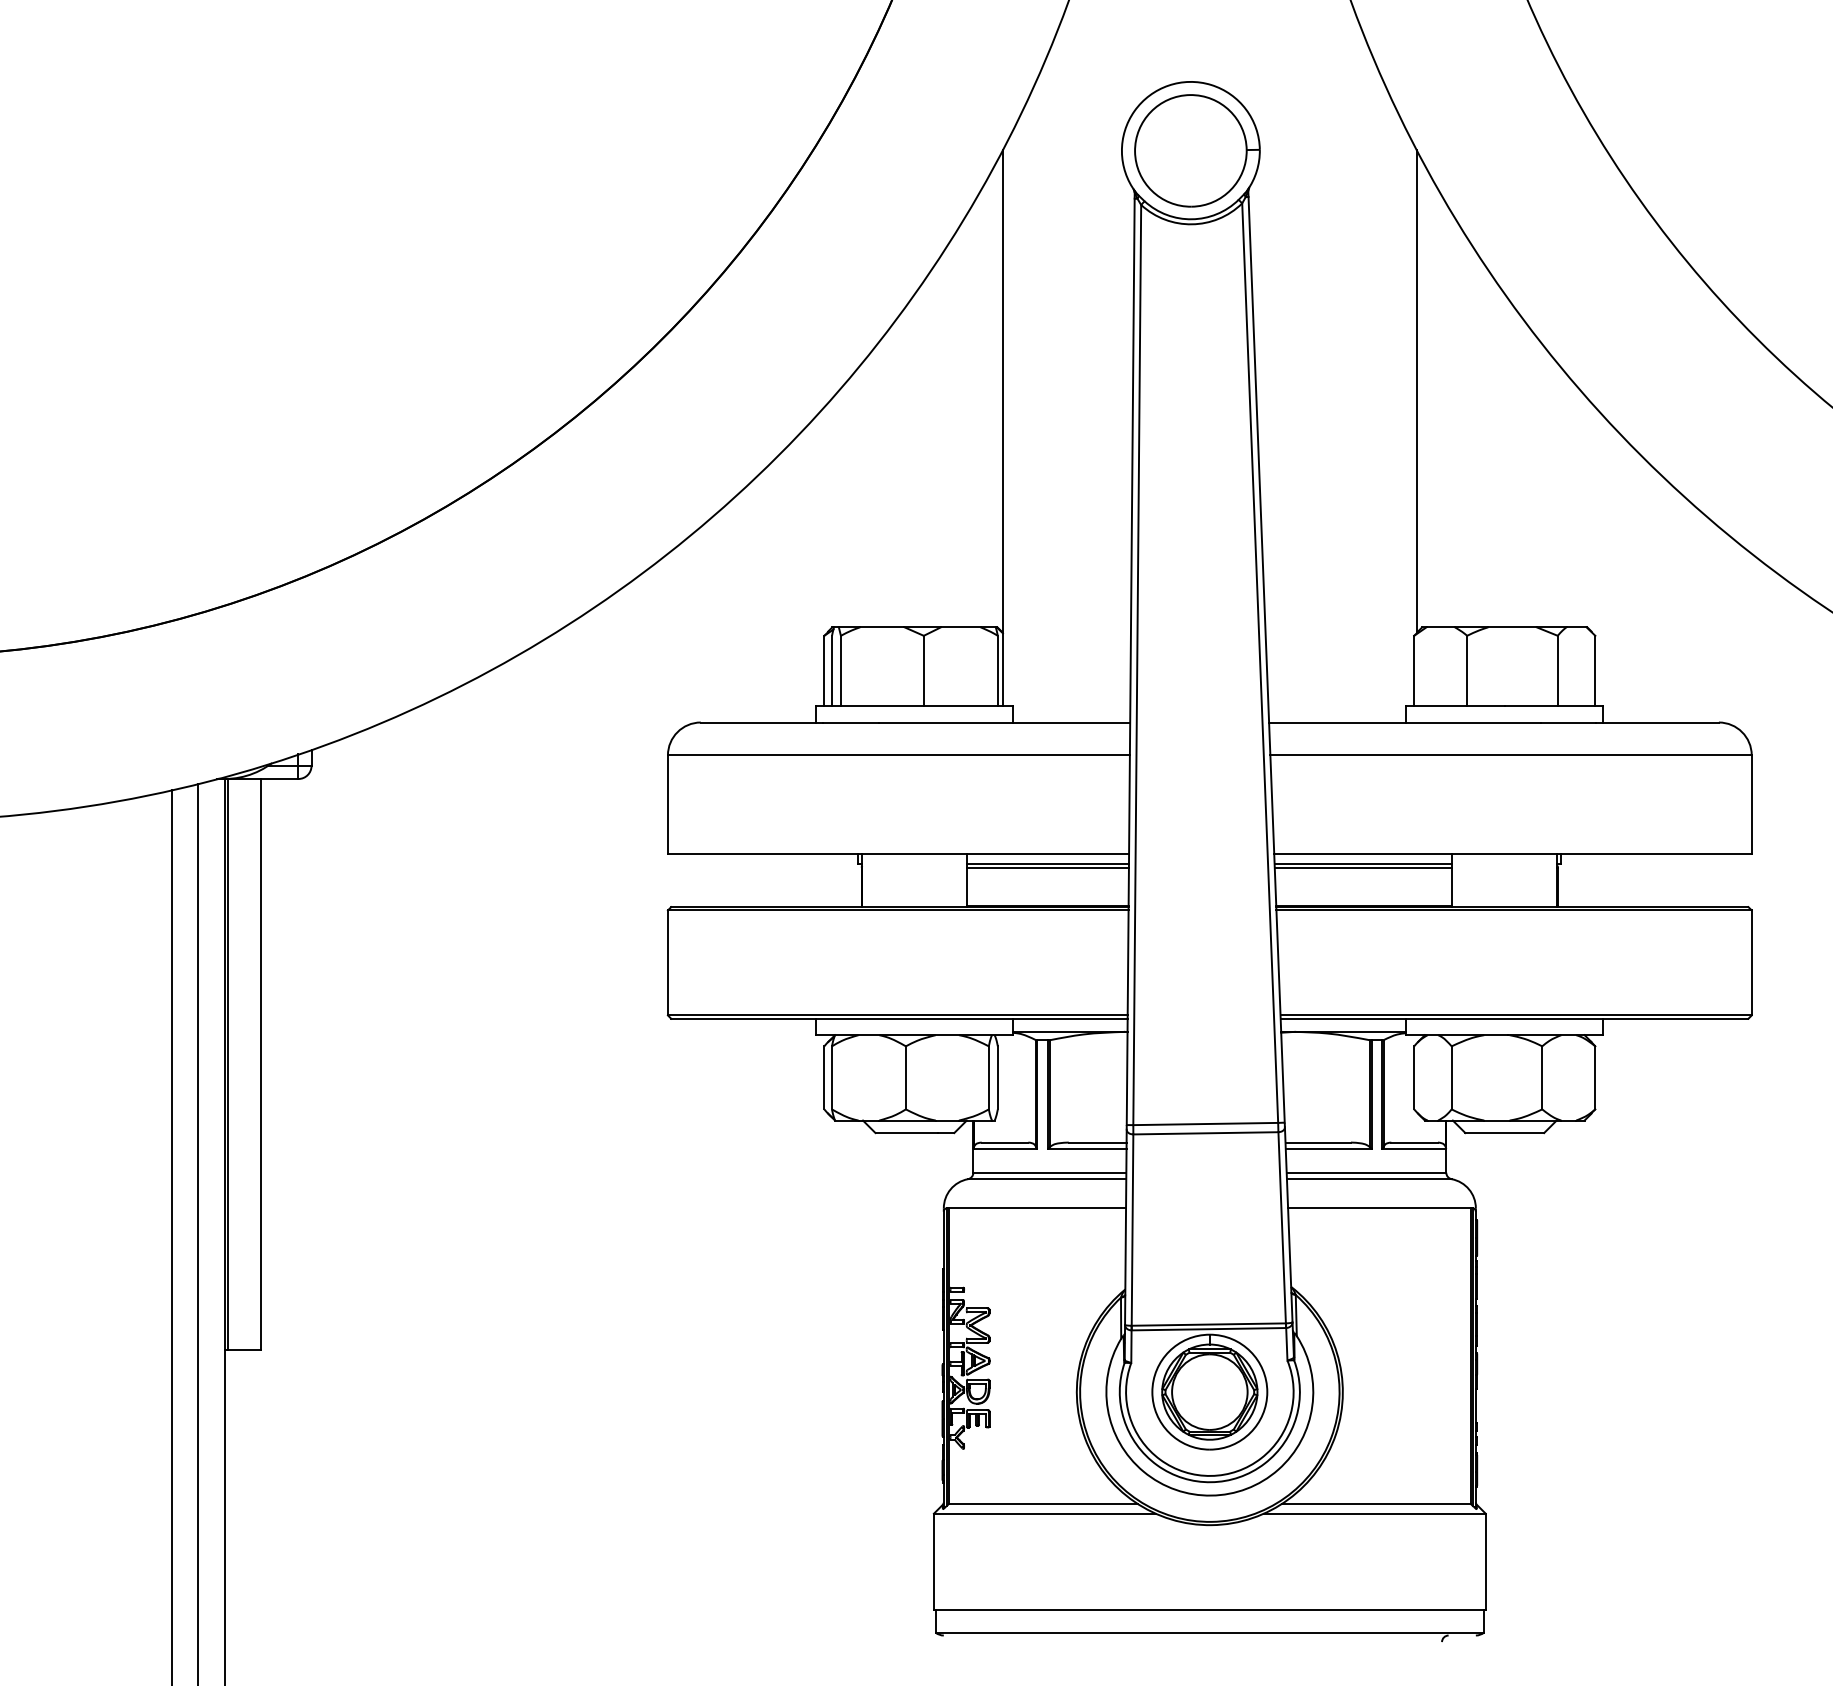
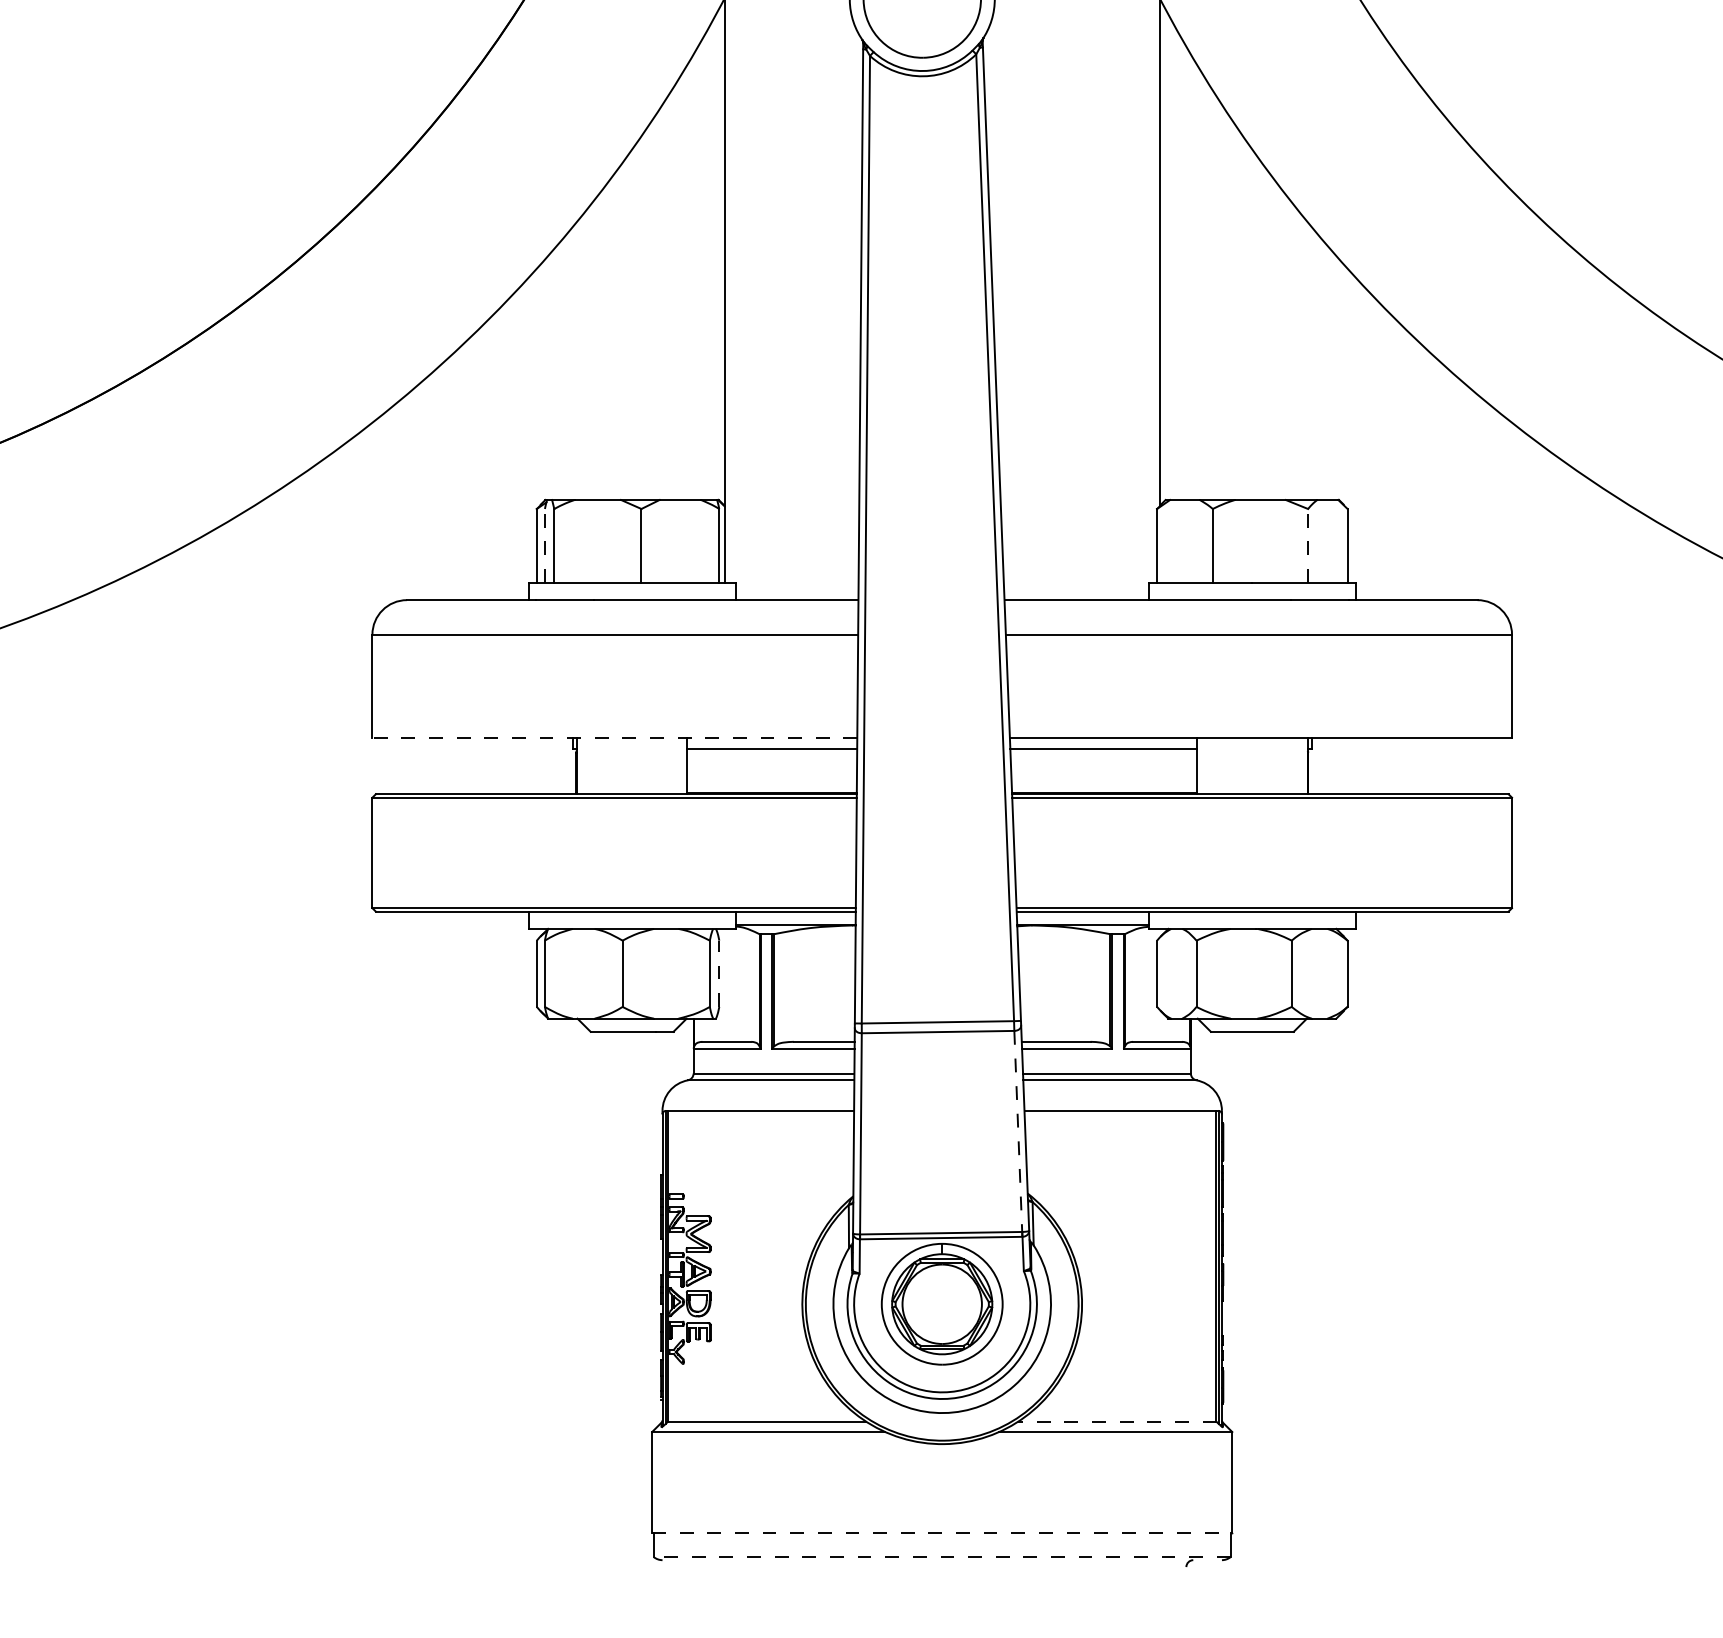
line: (832, 670) -> (545, 545), solid -> dashed
line: (1557, 670) -> (1307, 545), solid -> dashed
line: (898, 853) -> (614, 737), solid -> dashed
line: (1047, 867) -> (771, 752), removed
line: (1363, 867) -> (1103, 752), removed
line: (997, 1077) -> (718, 973), solid -> dashed
line: (1282, 1227) -> (1018, 1131), solid -> dashed
line: (1375, 1503) -> (1116, 1421), solid -> dashed
line: (1209, 1609) -> (941, 1532), solid -> dashed
line: (1209, 1632) -> (941, 1556), solid -> dashed

